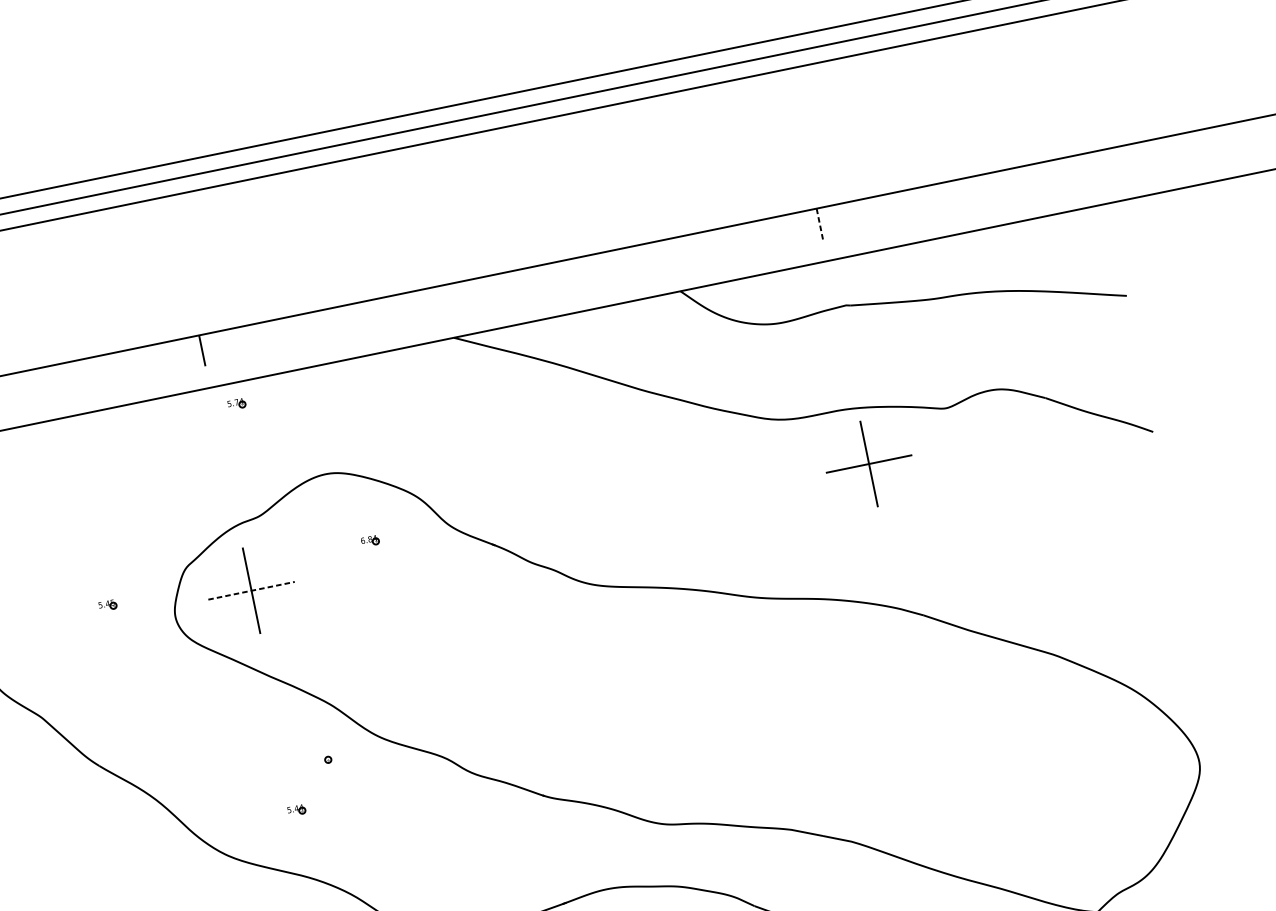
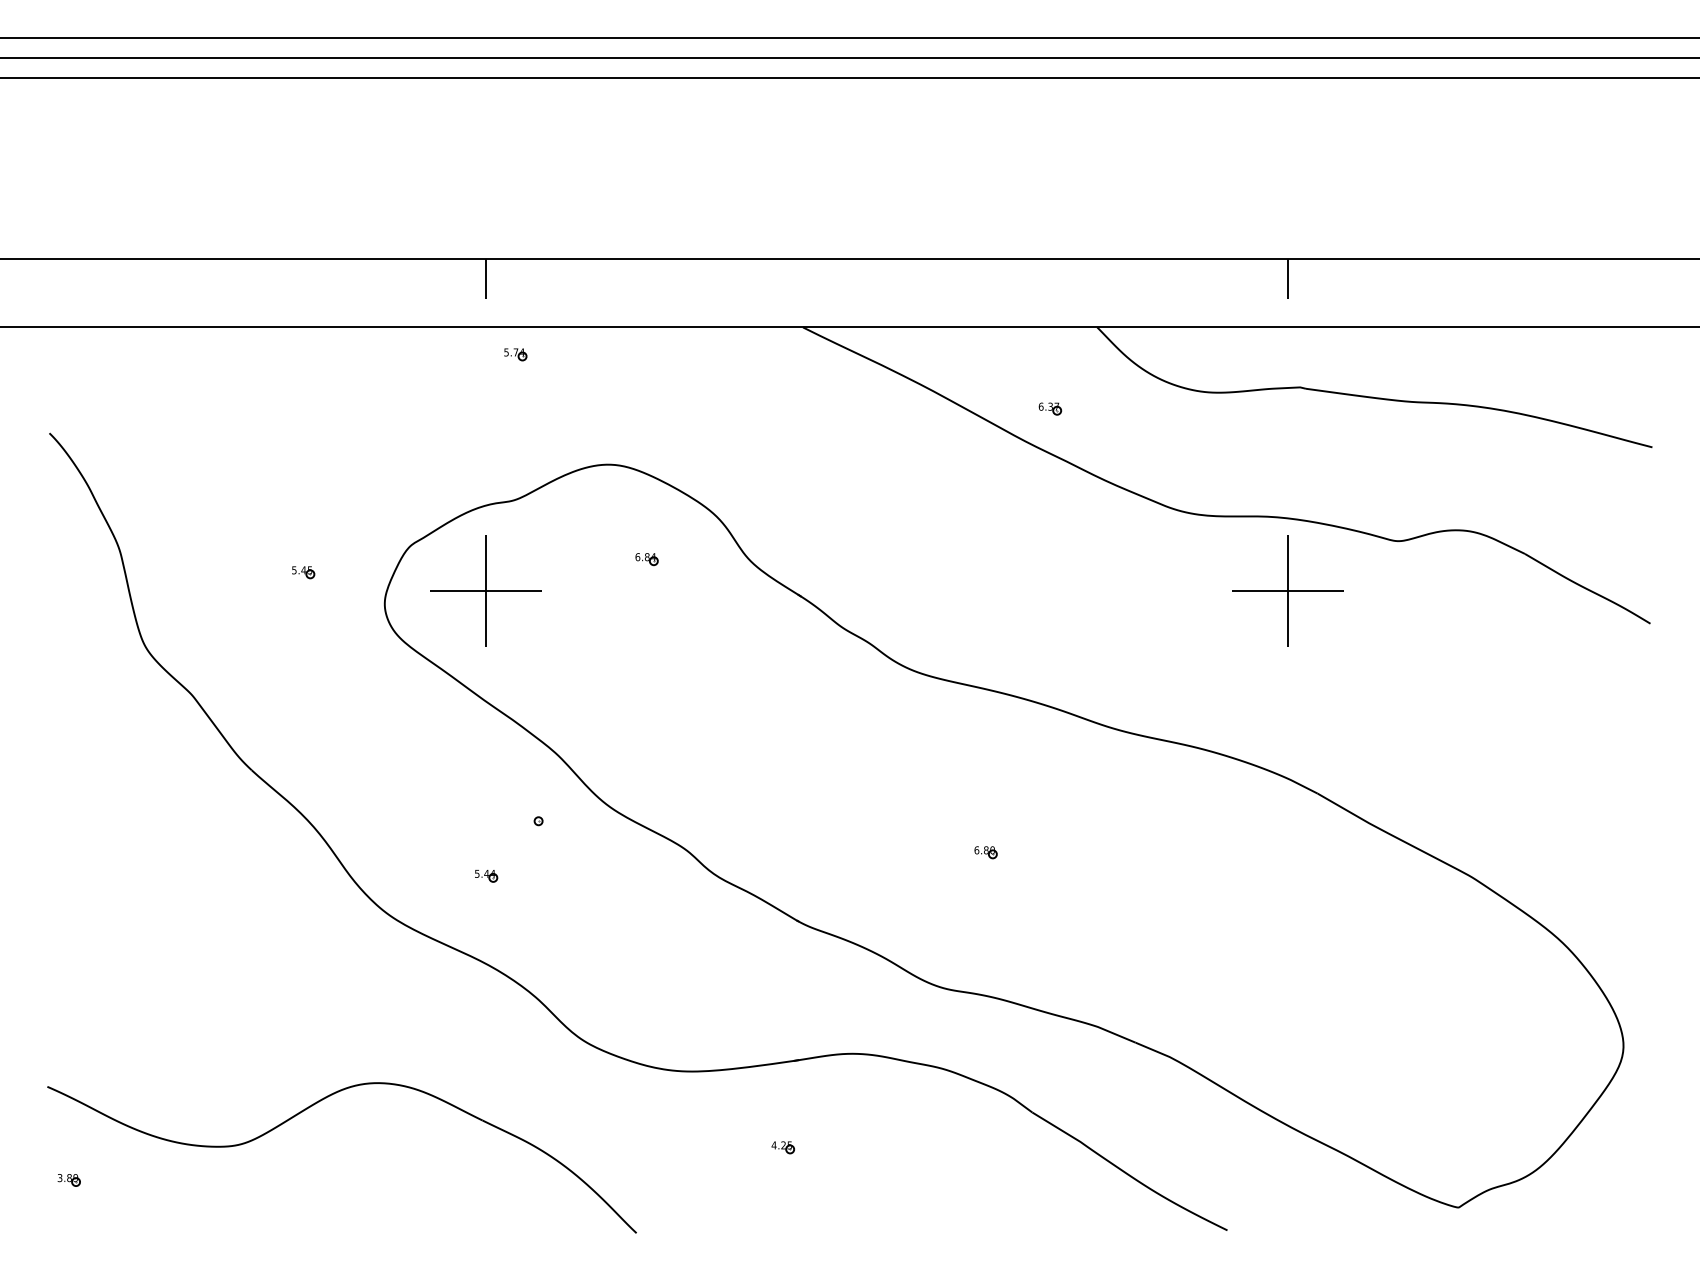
line: (819, 223) -> (1288, 278), dashed -> solid
part: (657, 361) -> (1050, 408), added
line: (251, 590) -> (486, 590), dashed -> solid
part: (677, 713) -> (985, 852), added

